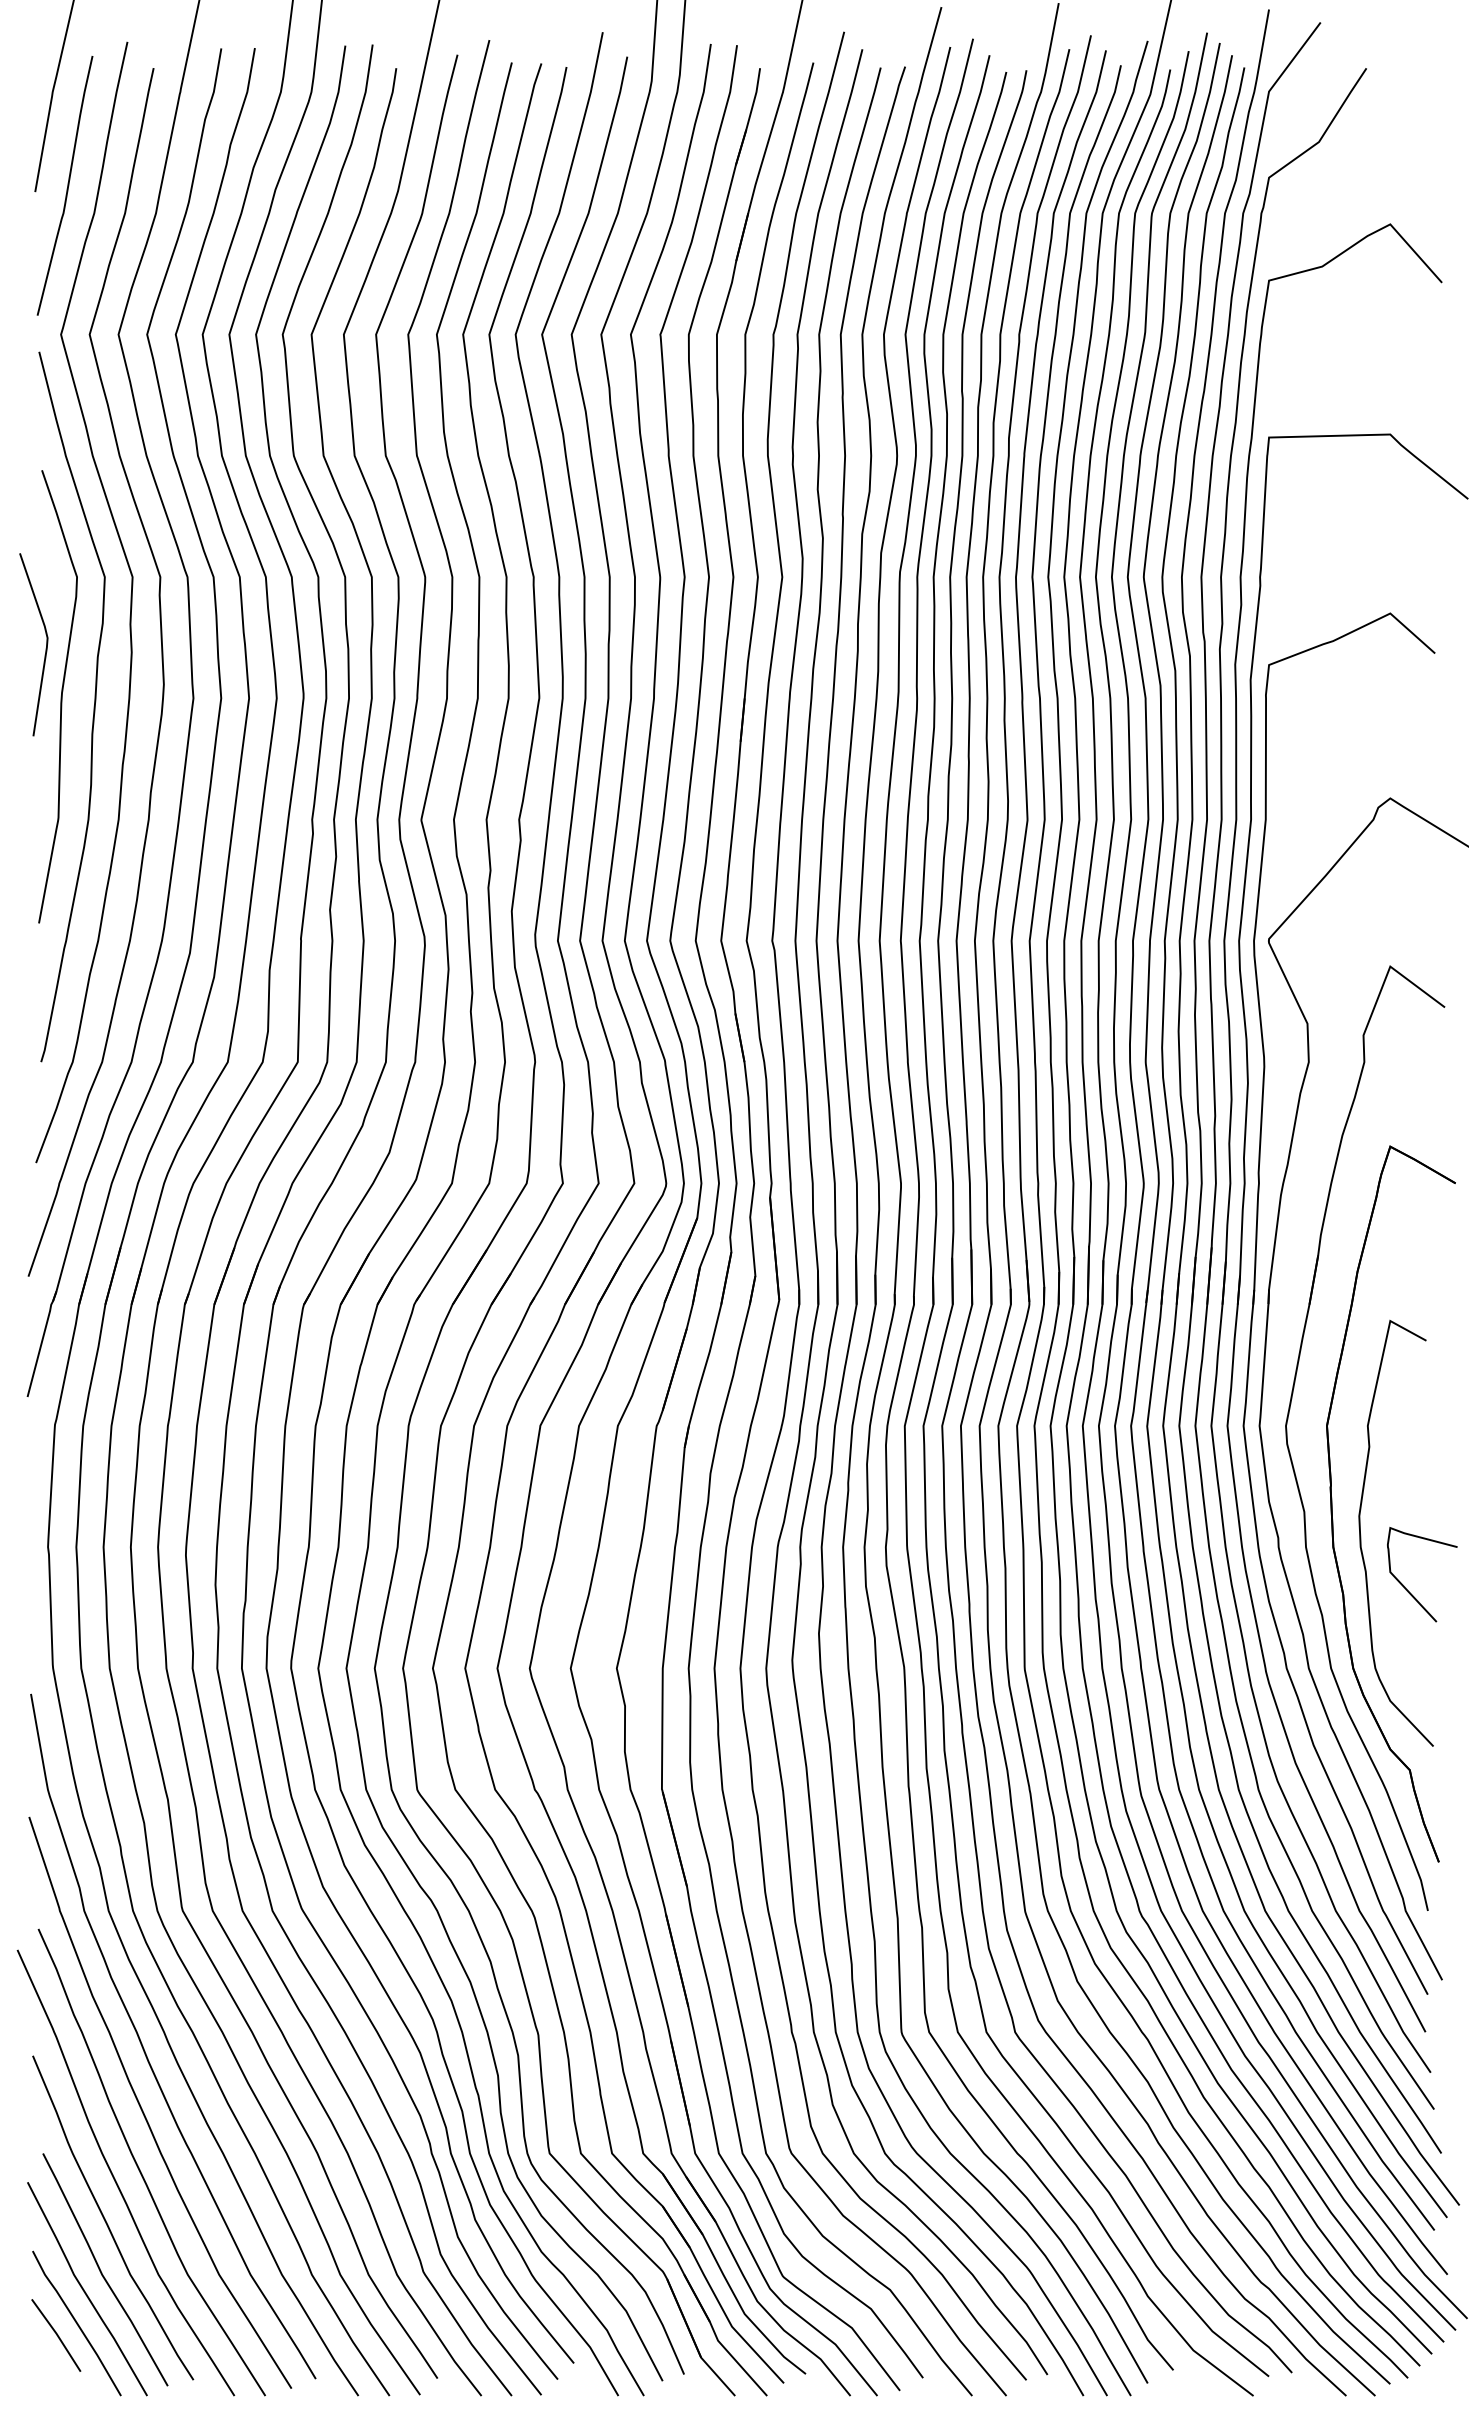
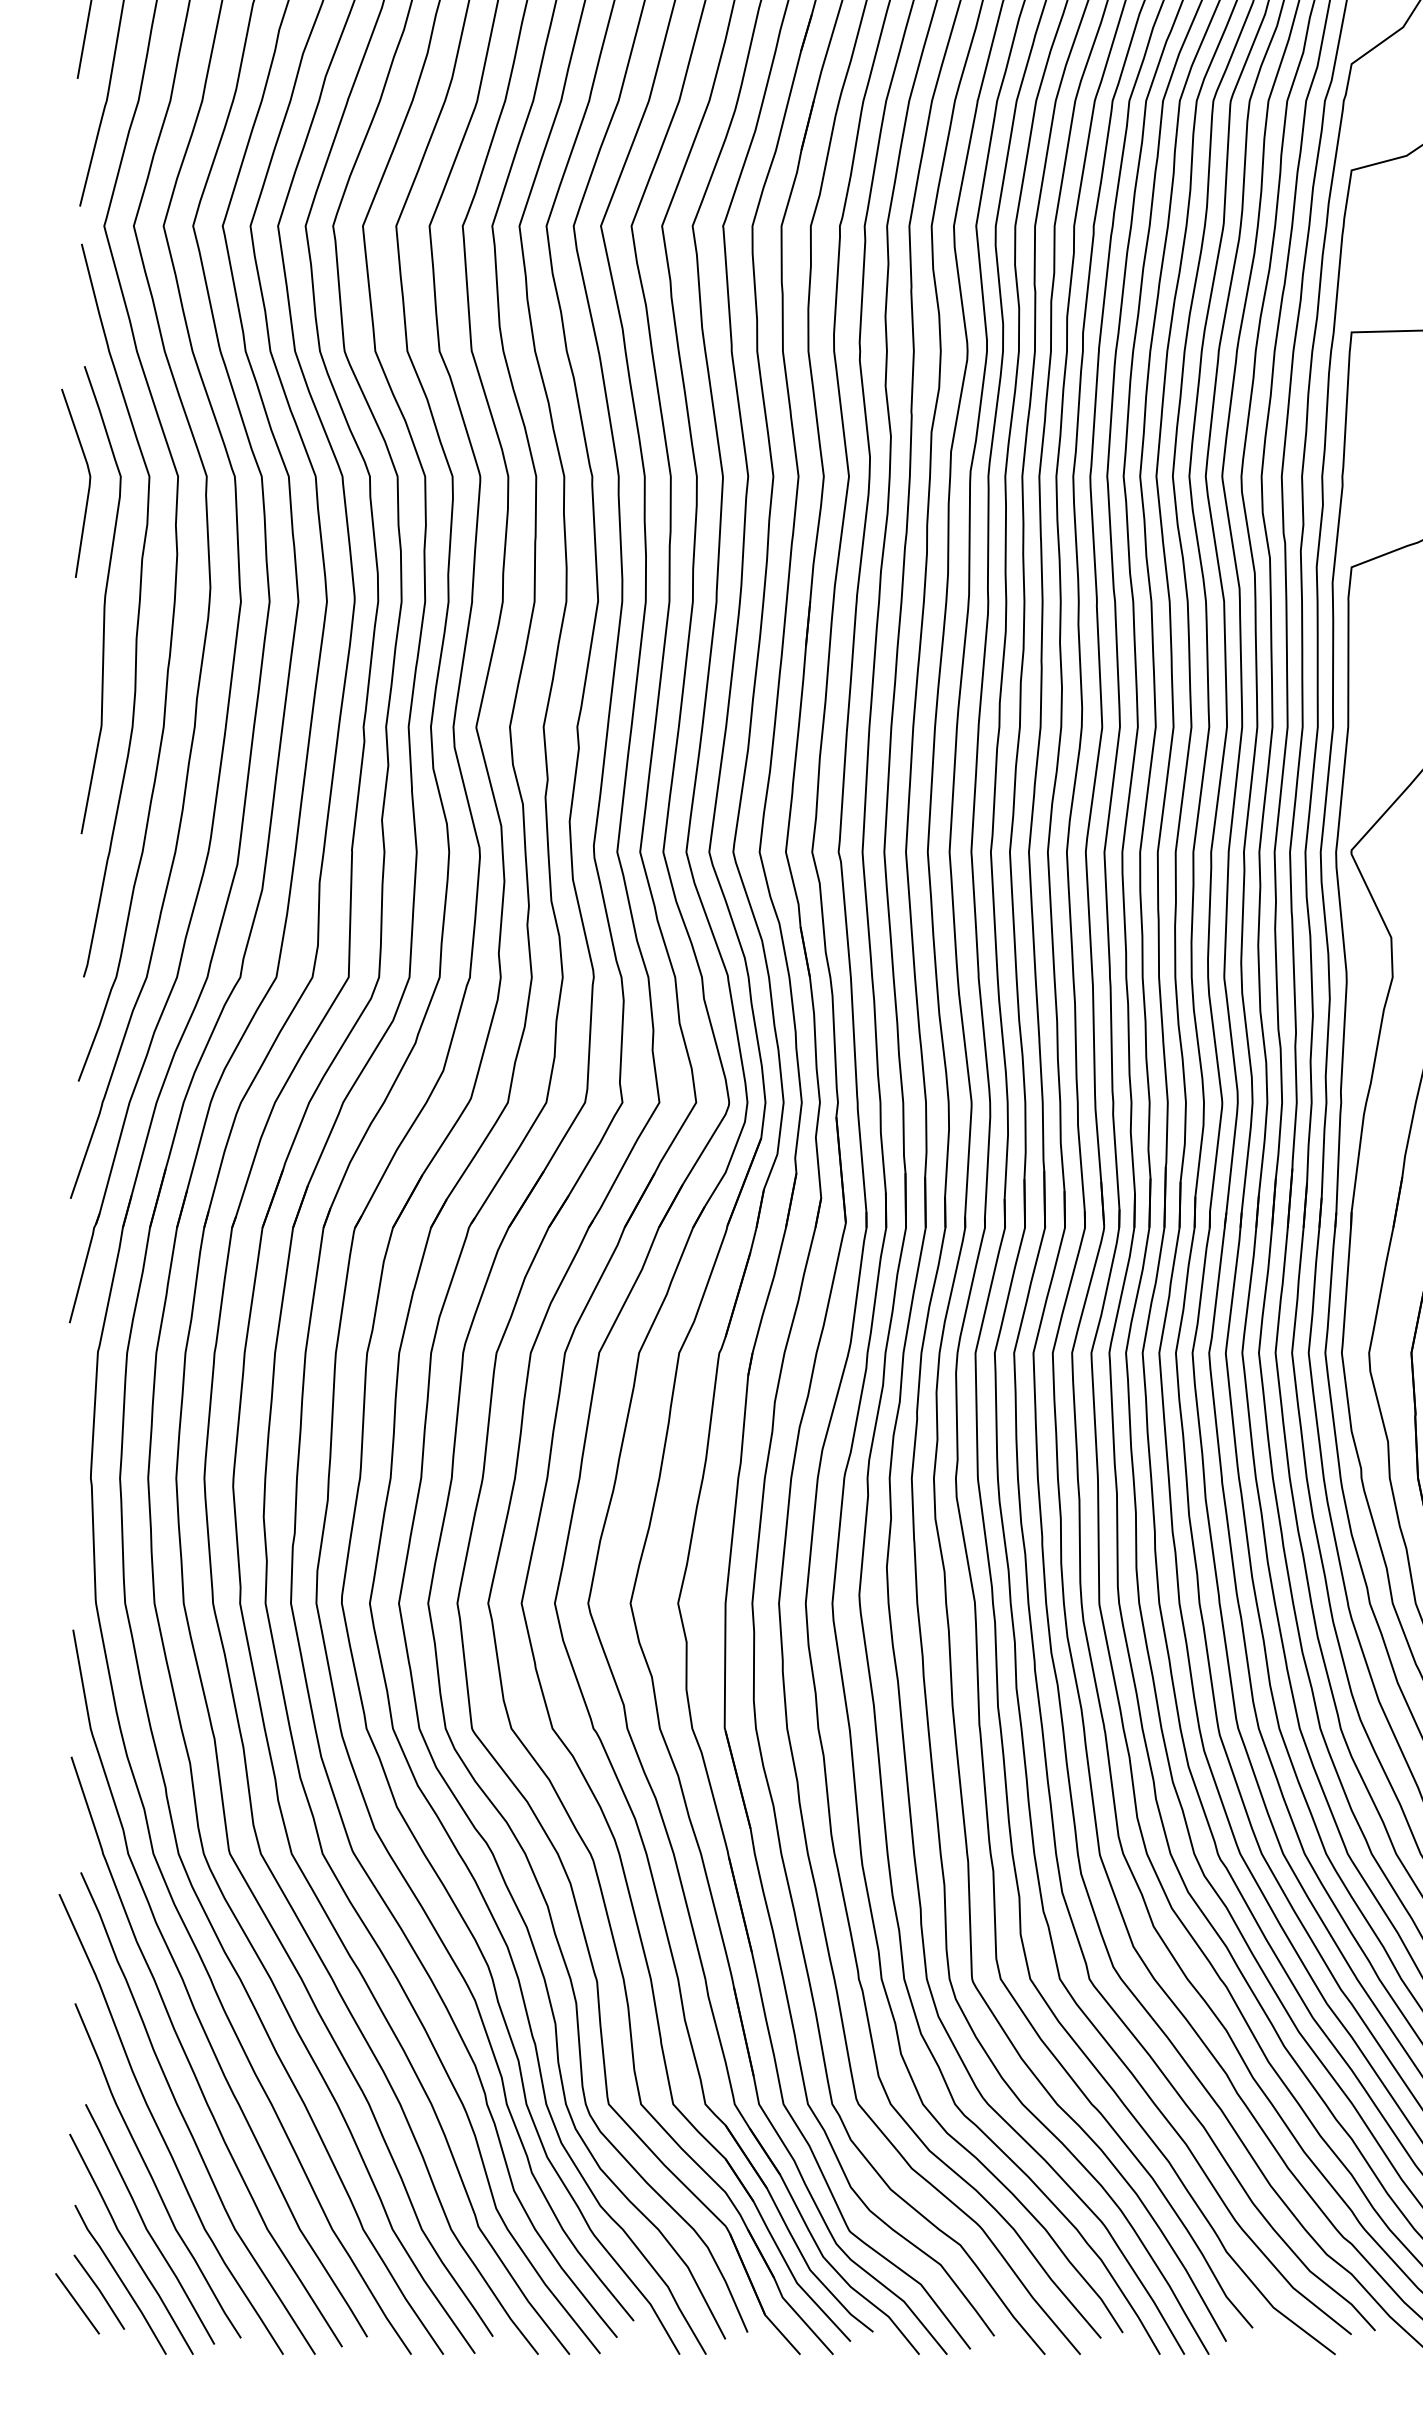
line: (45, 648) -> (88, 487), moved
line: (34, 2346) -> (76, 2303), added

